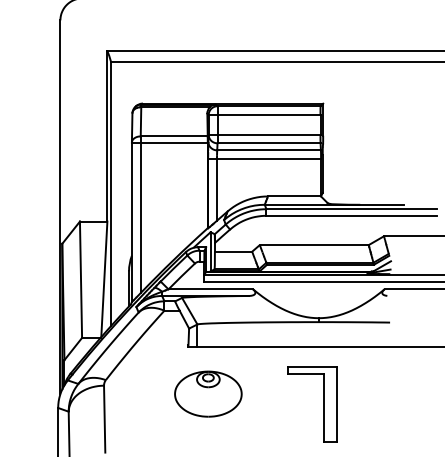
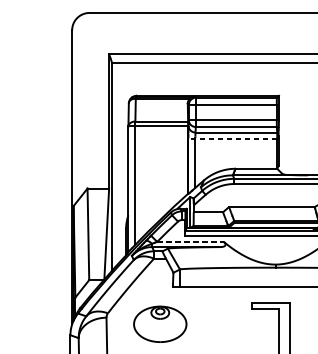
line: (264, 158) -> (232, 138), solid -> dashed
line: (211, 289) -> (191, 241), solid -> dashed
part: (208, 393) -> (160, 323), moved

